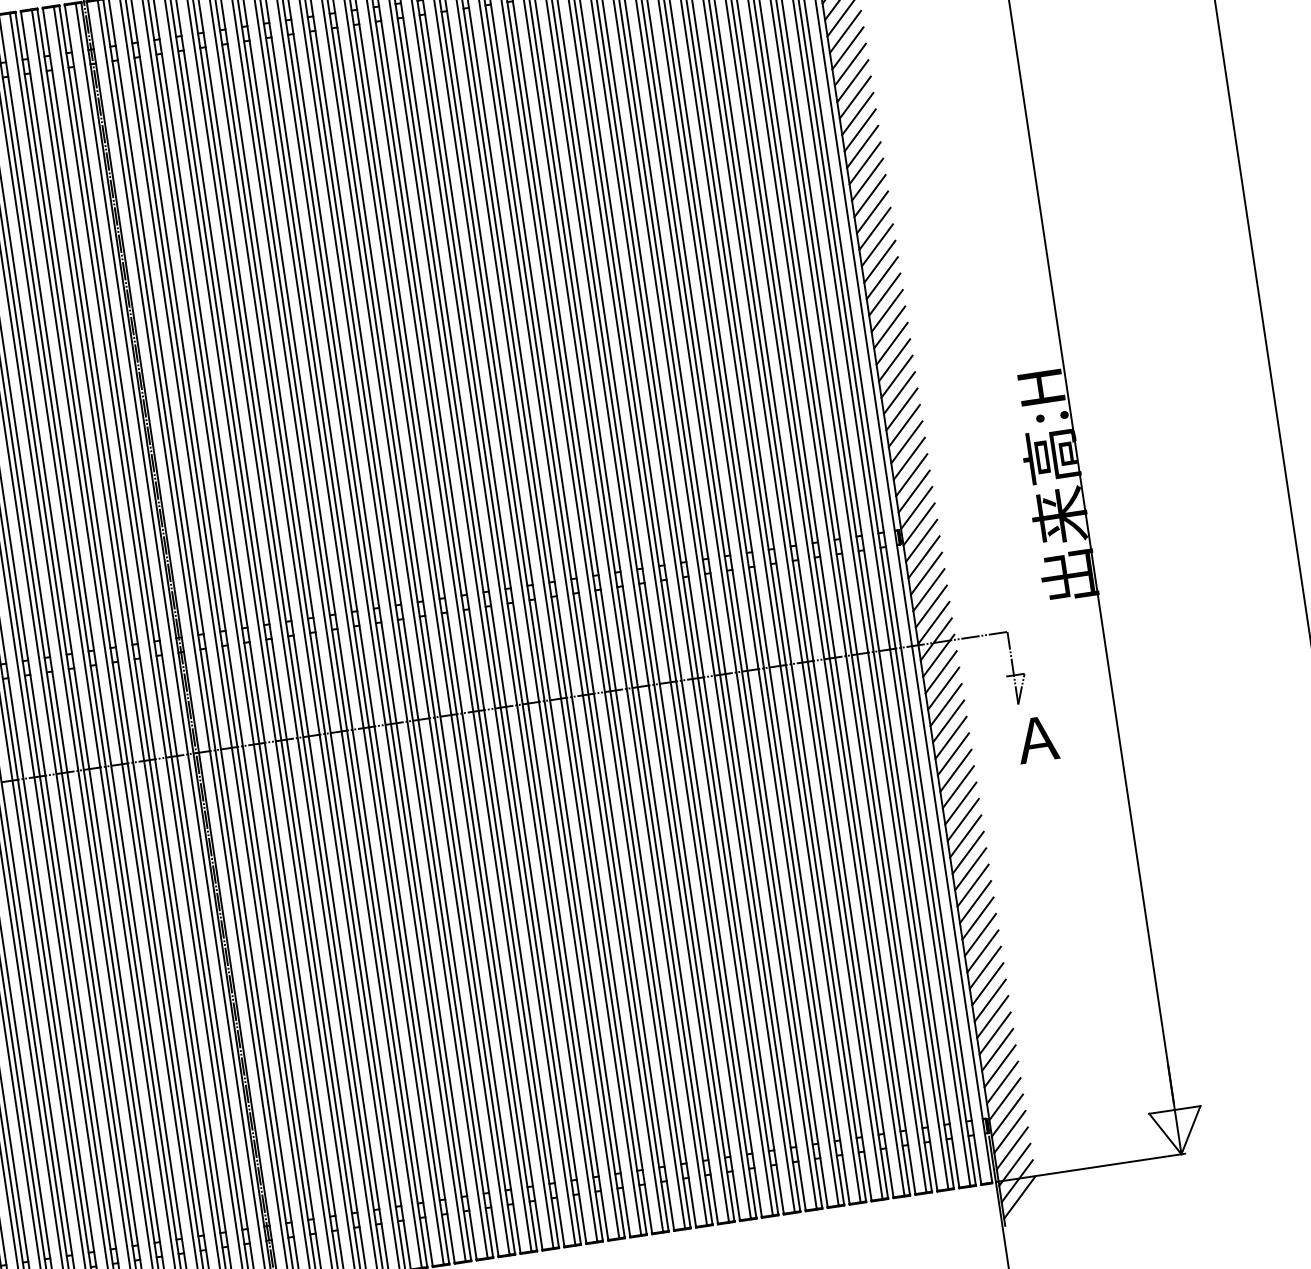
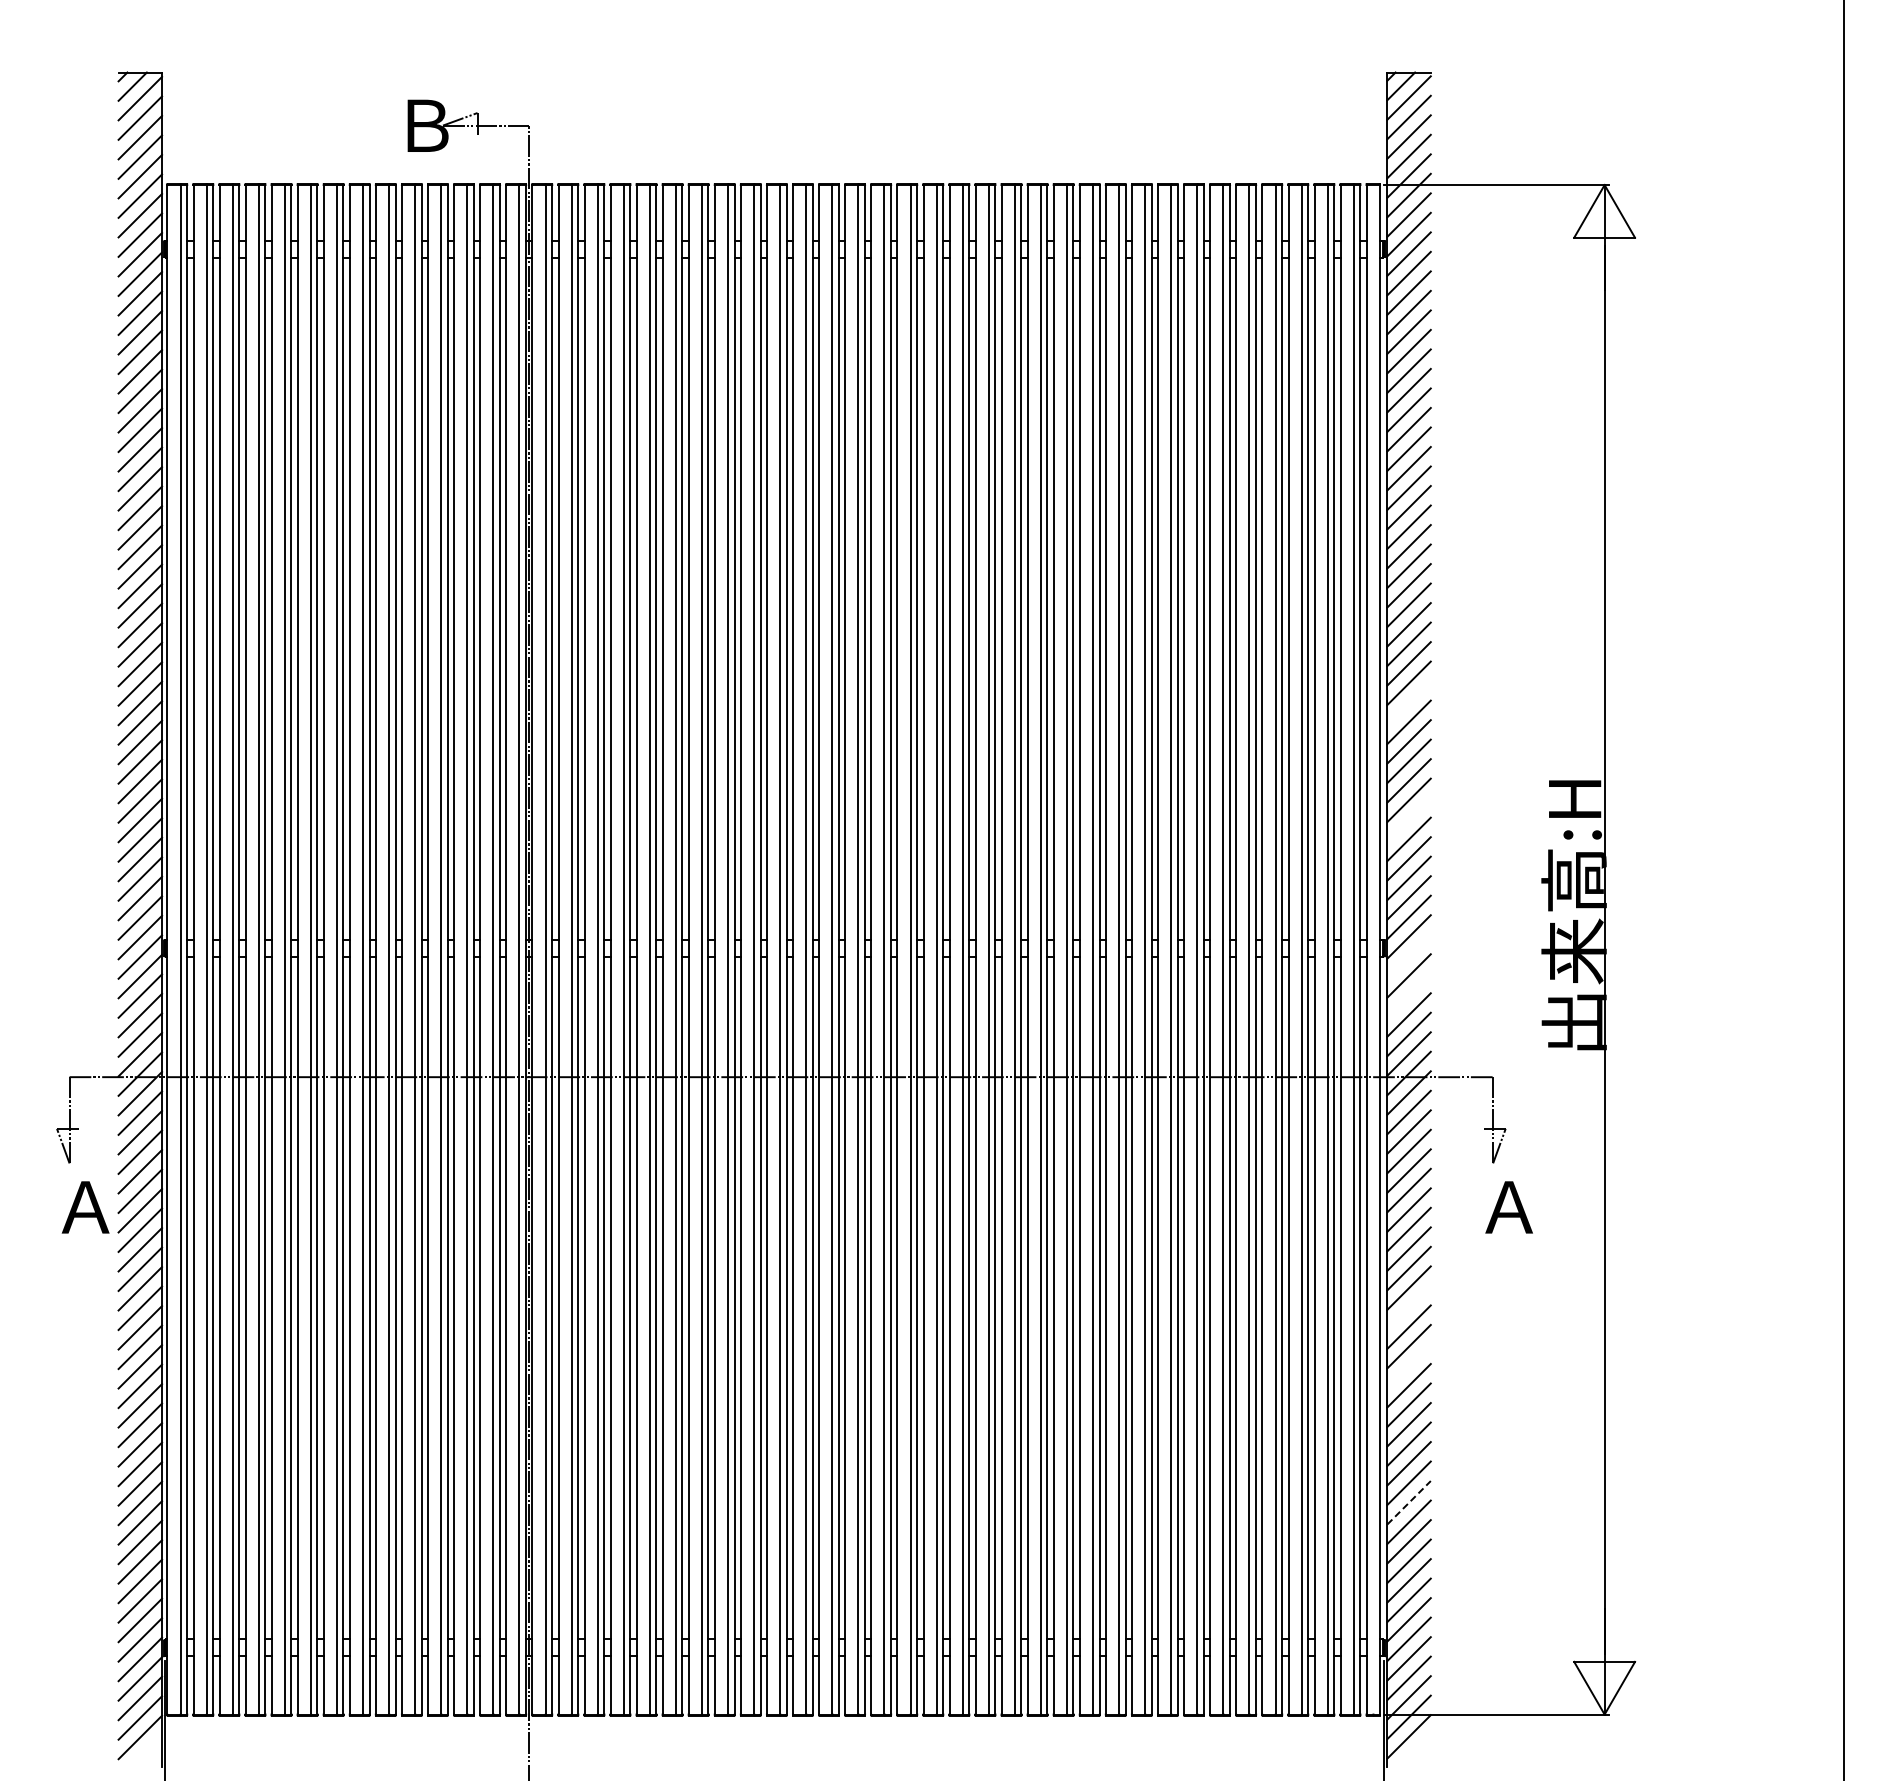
line: (889, 327) -> (1408, 702), removed
line: (903, 425) -> (1408, 819), removed
line: (921, 541) -> (1408, 956), removed
line: (925, 573) -> (1408, 995), removed
line: (965, 836) -> (1408, 1307), removed
line: (972, 885) -> (1408, 1365), removed
line: (990, 1000) -> (1409, 1502), solid -> dashed

